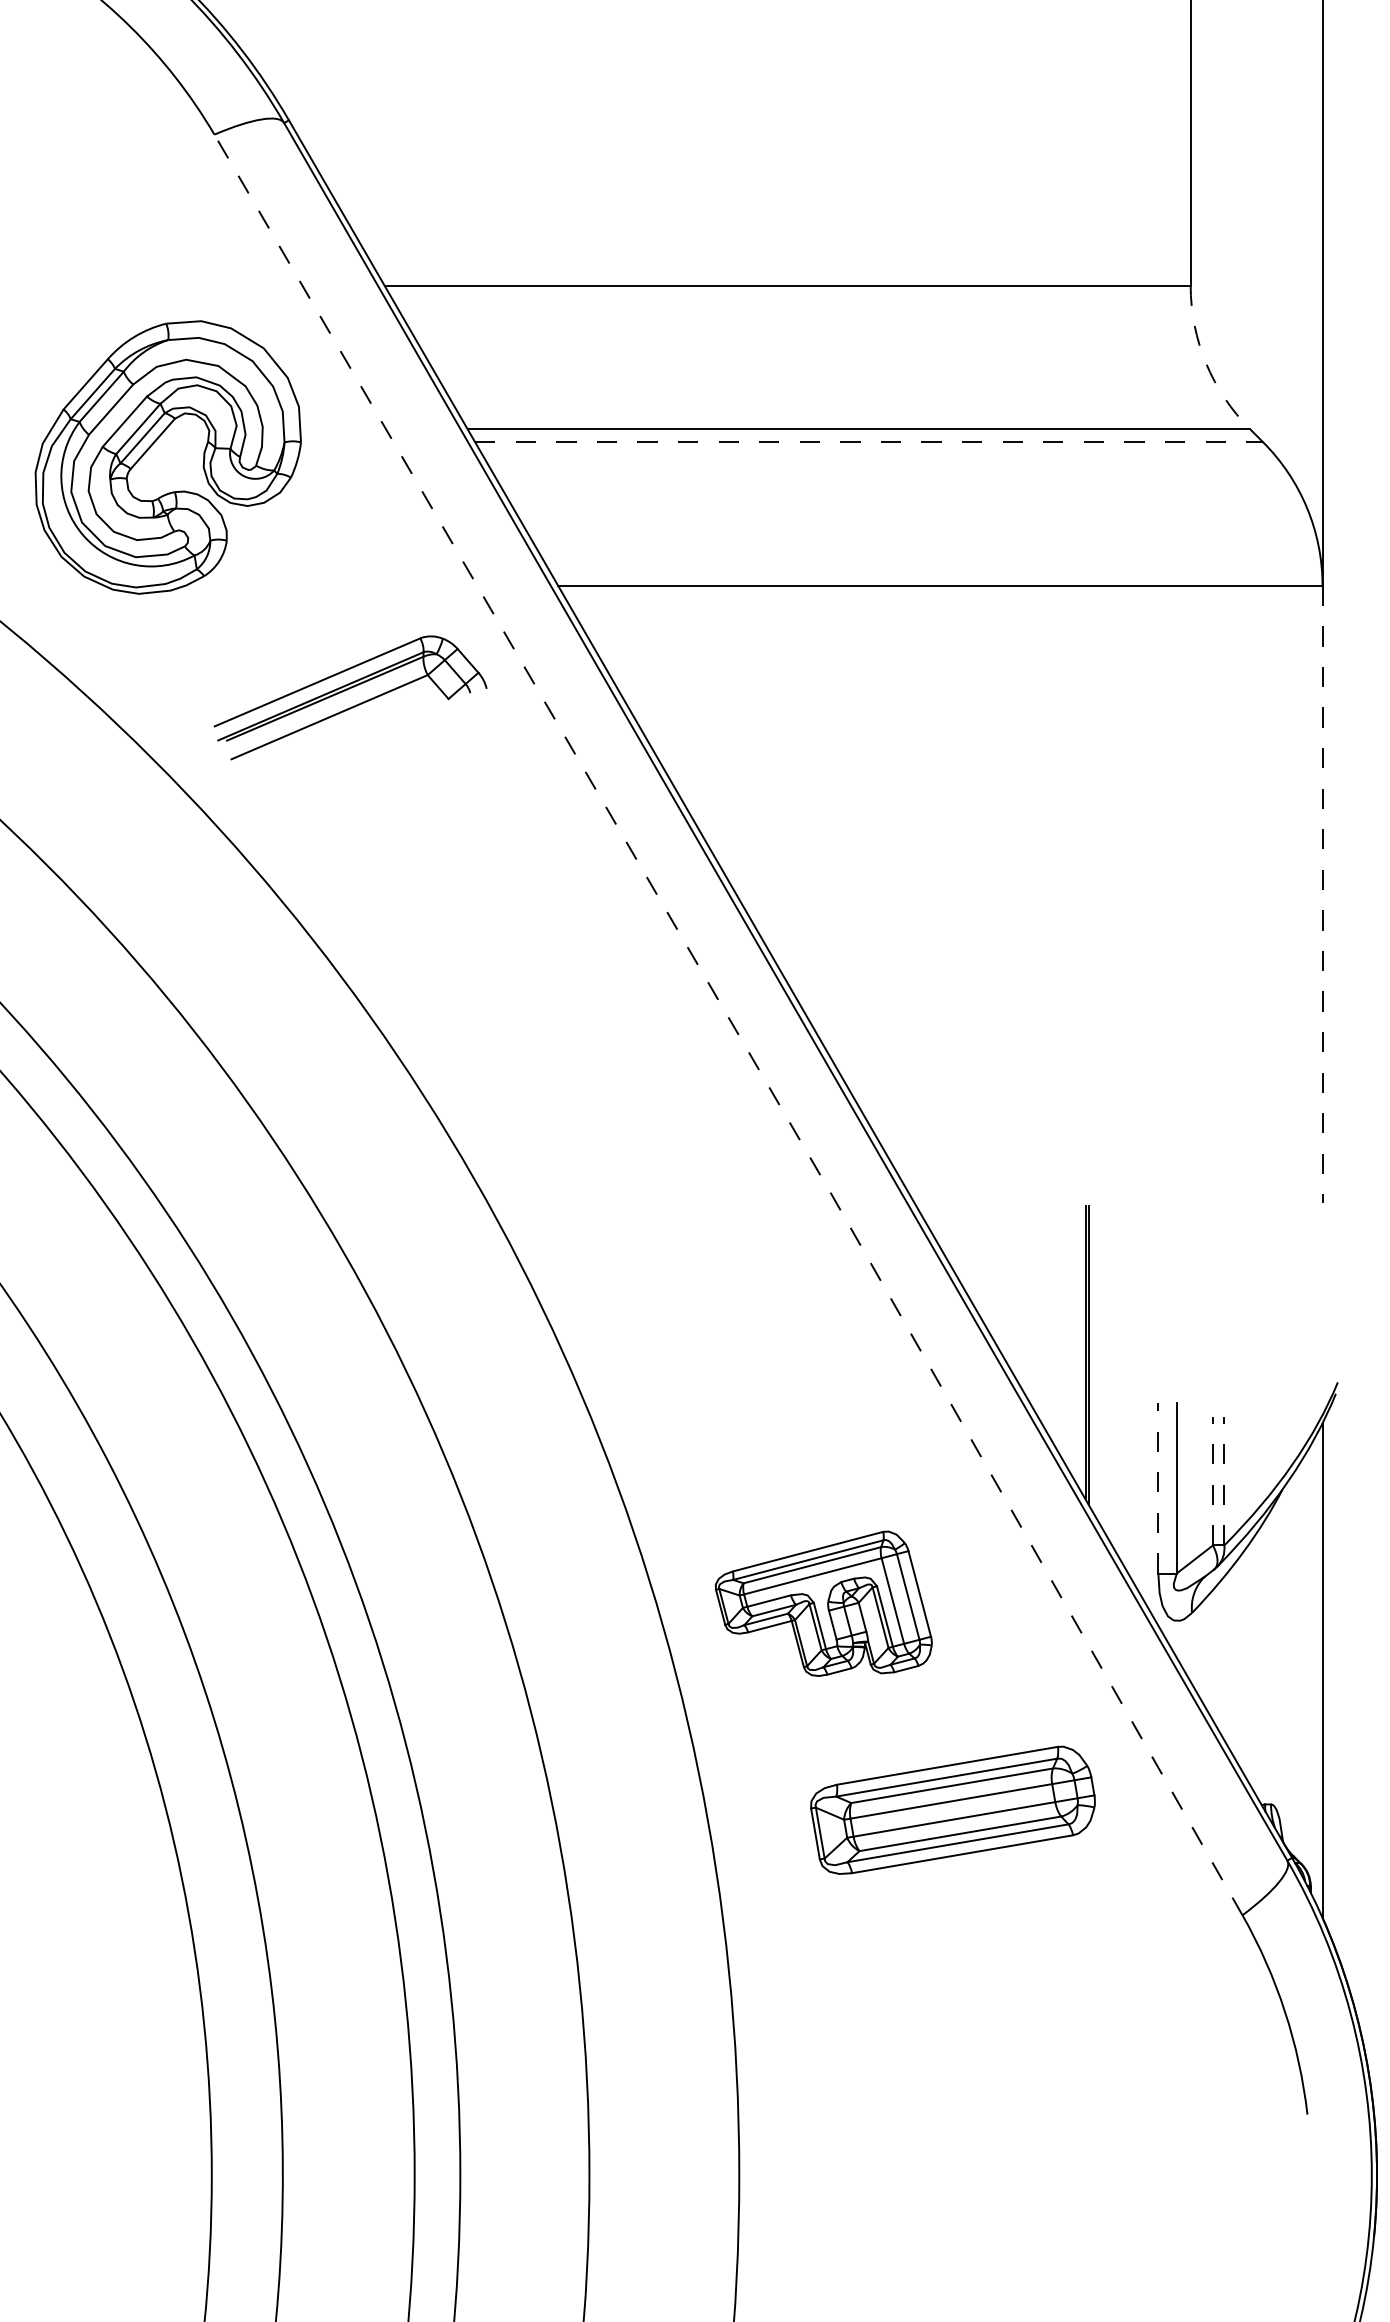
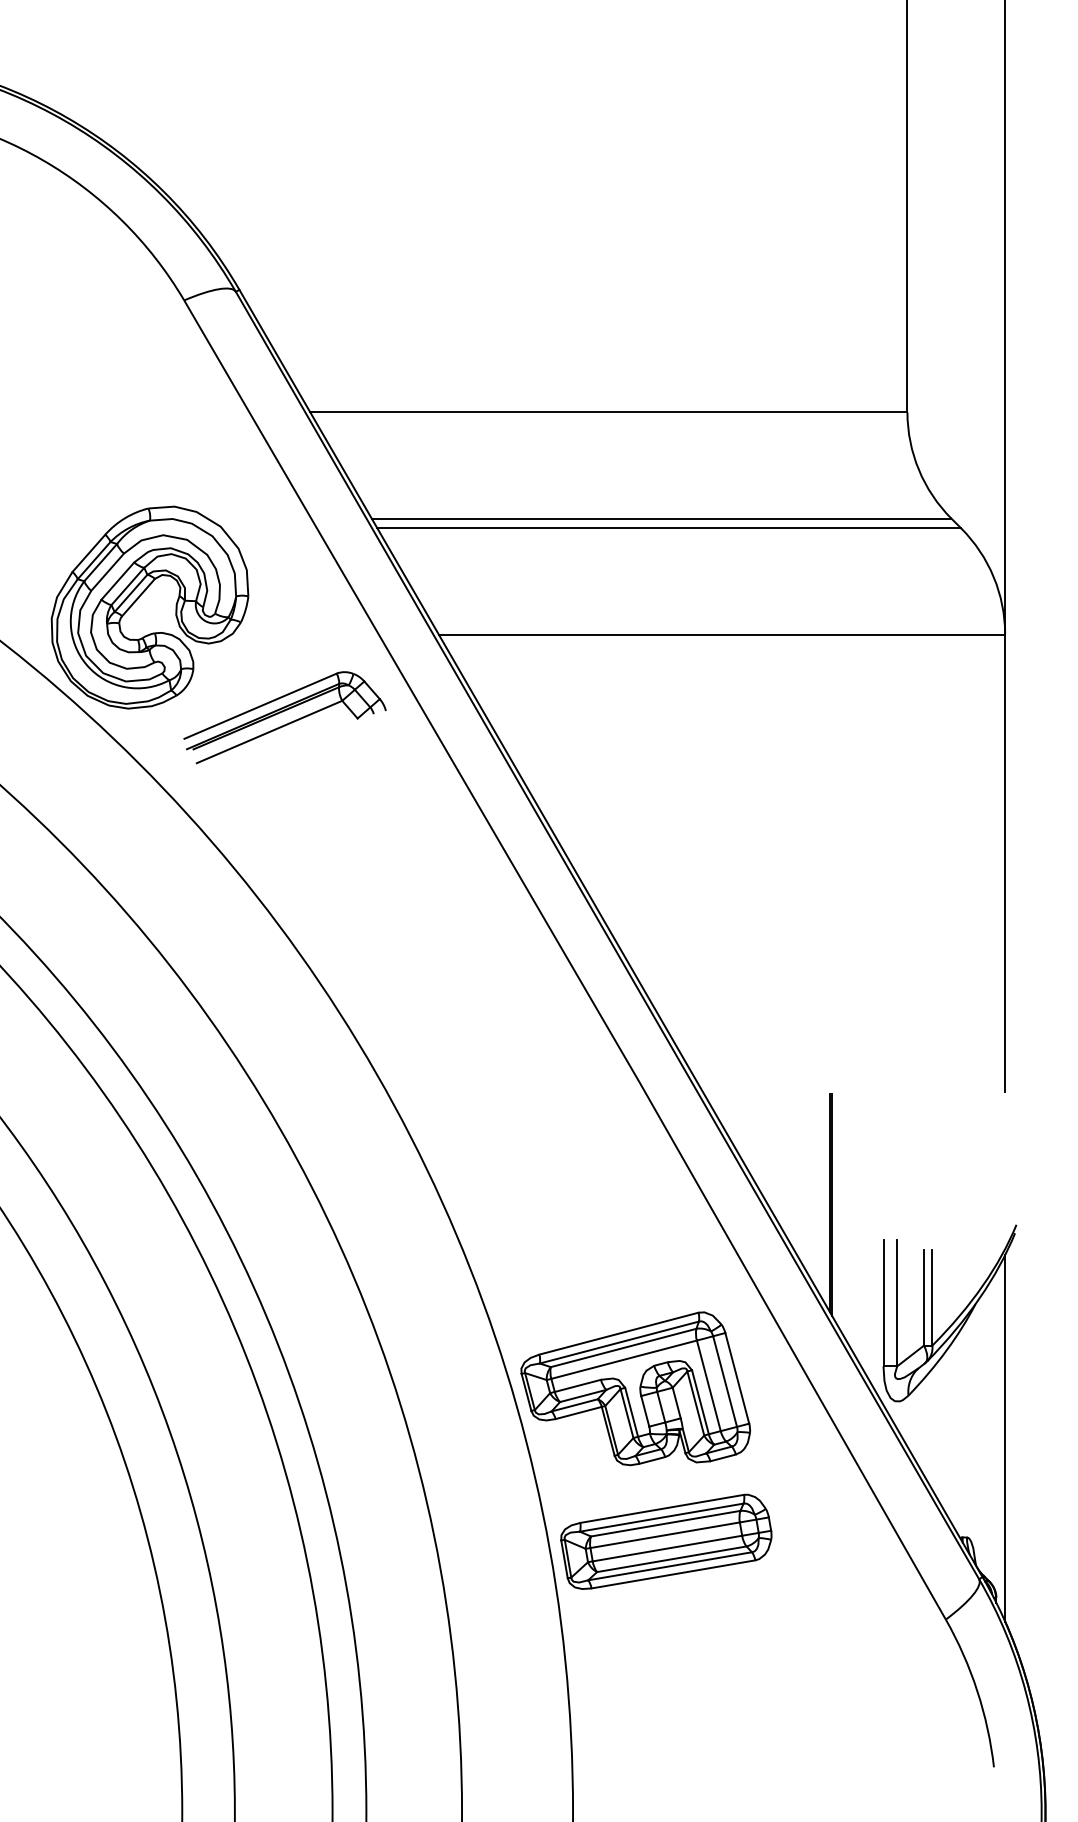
arc: (1205, 362) -> (918, 469), dashed -> solid
line: (869, 442) -> (669, 528), dashed -> solid
part: (154, 445) -> (139, 598), moved
line: (1323, 894) -> (1005, 863), dashed -> solid
line: (731, 1022) -> (567, 958), dashed -> solid
line: (1212, 1480) -> (923, 1297), dashed -> solid
line: (1224, 1480) -> (932, 1297), dashed -> solid
line: (1158, 1487) -> (883, 1302), dashed -> solid
part: (823, 1603) -> (635, 1388), size x1.43
part: (953, 1809) -> (666, 1541), moved

